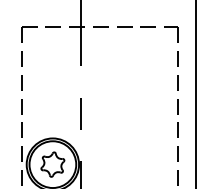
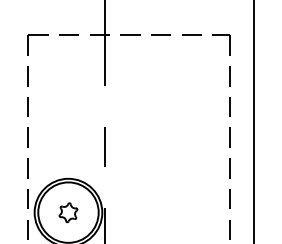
part: (52, 164) -> (68, 212), size x0.6

